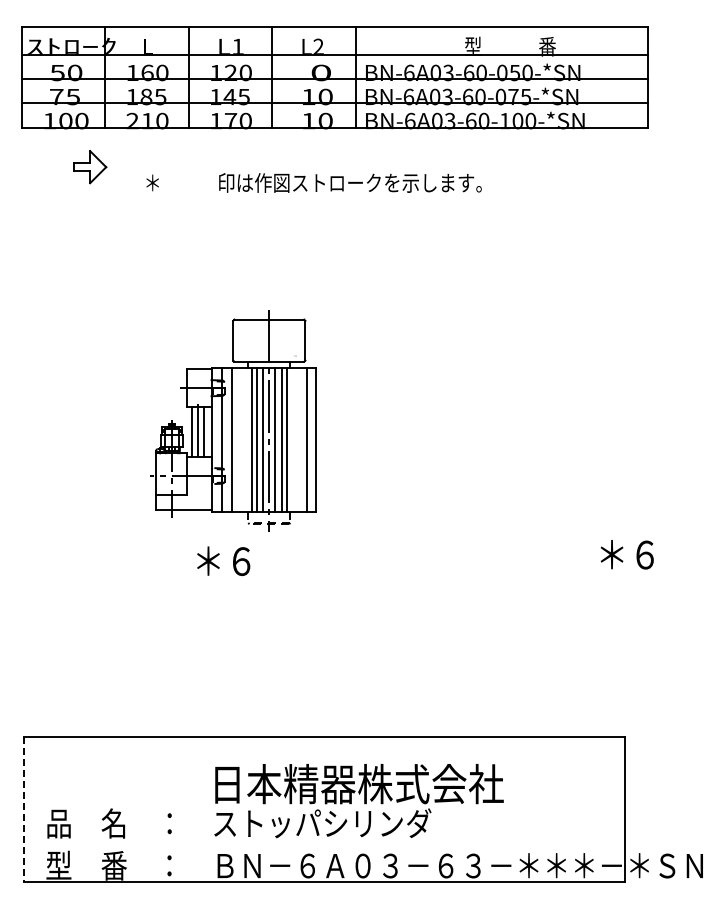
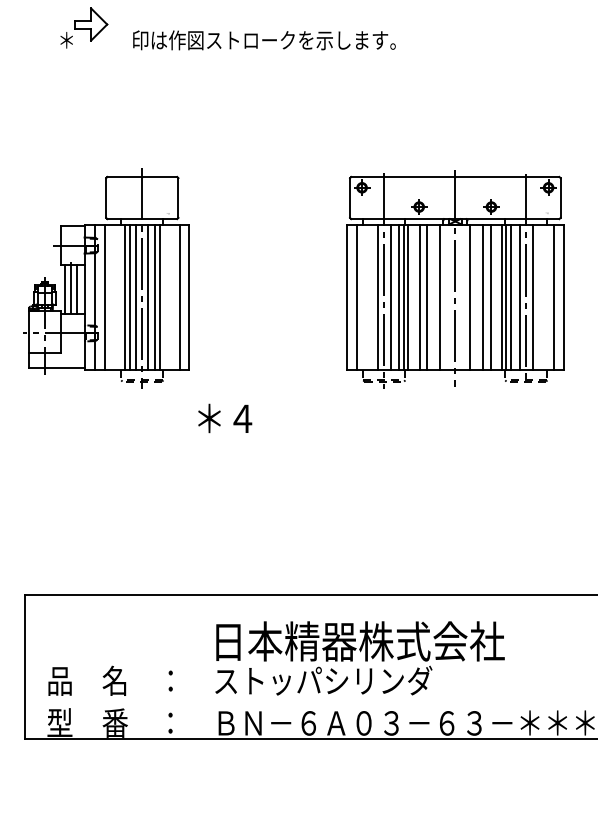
text: (313, 182) -> (227, 39), moved
part: (233, 420) -> (106, 277), moved
part: (454, 421) -> (455, 278), added
text: (241, 561) -> (242, 418), ＊６ -> ＊４
line: (23, 810) -> (24, 667), dashed -> solid

